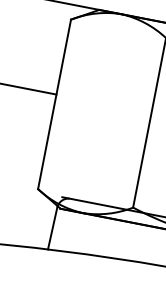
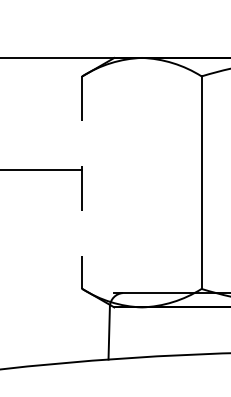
line: (54, 105) -> (82, 183), solid -> dashed

